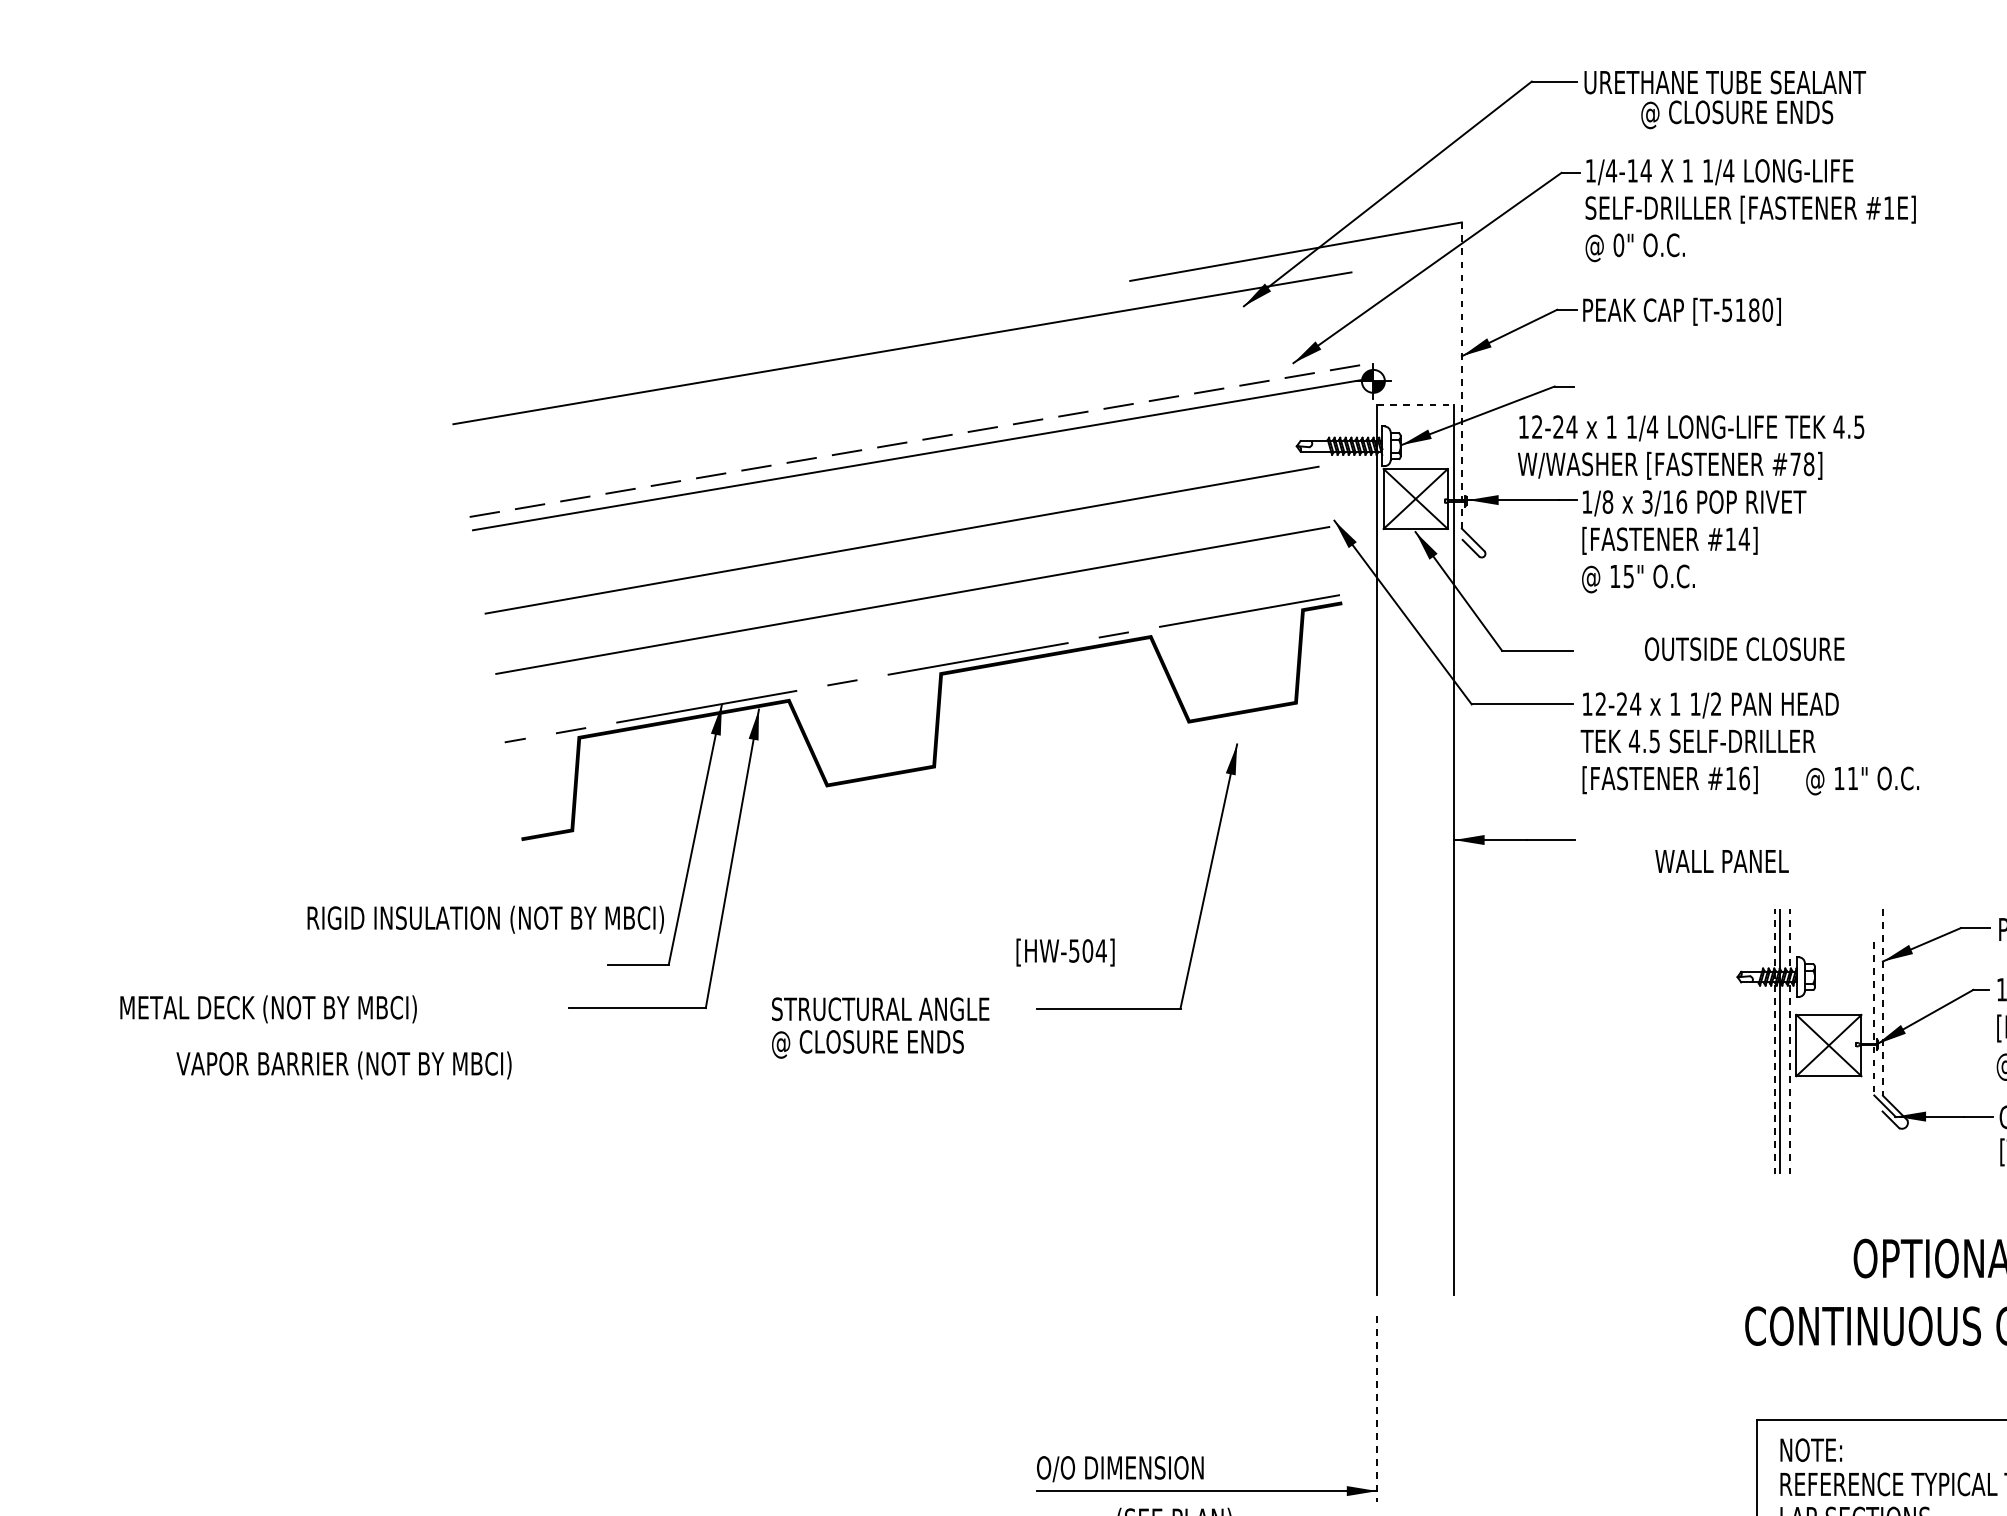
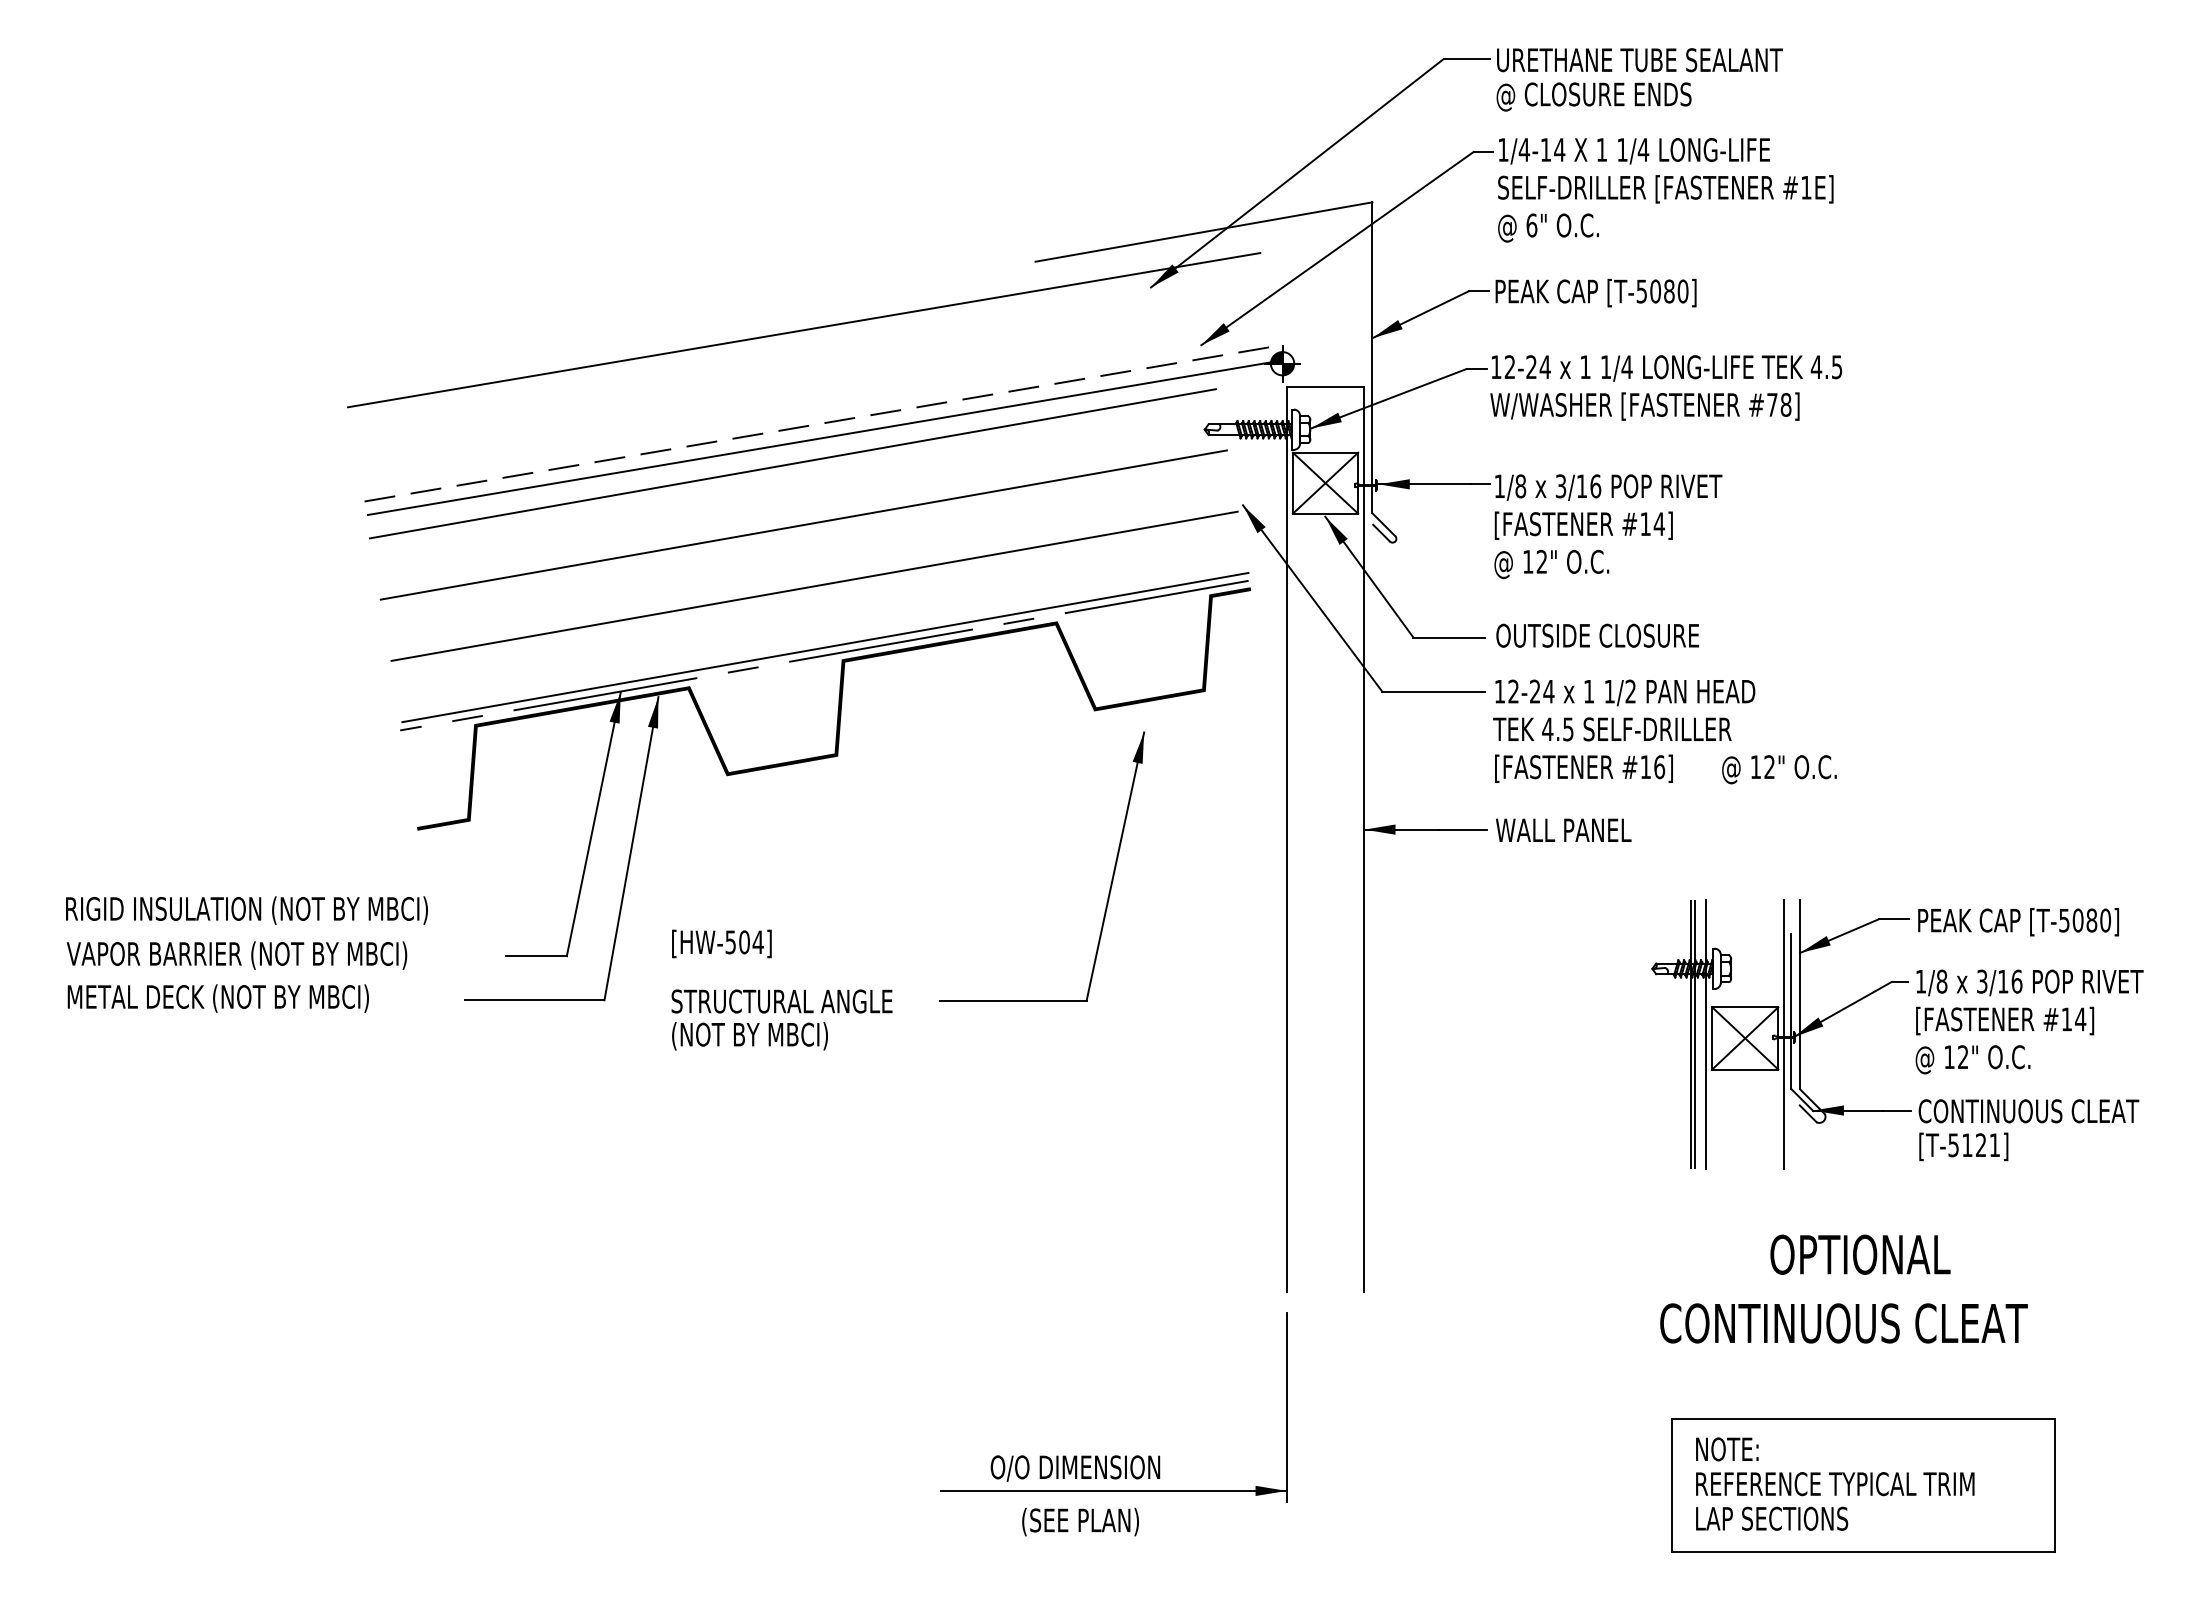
text: (1736, 114) -> (1593, 96), moved
text: (1618, 245) -> (1531, 225), 0" -> 6"
text: (1740, 310) -> (1655, 291), [T-5180] -> [T-5080]
line: (1461, 375) -> (1372, 357), dashed -> solid
line: (1415, 404) -> (1325, 387), dashed -> solid
text: (1691, 447) -> (1666, 387), moved
line: (890, 479) -> (792, 463), added
text: (1628, 576) -> (1541, 561), 15" -> 12"
text: (1744, 648) -> (1597, 635), moved
line: (923, 660) -> (825, 647), added
text: (1852, 777) -> (1769, 766), 11" -> 12"
text: (1721, 860) -> (1563, 829), moved
text: (485, 919) -> (246, 910), moved
text: (1065, 952) -> (721, 943), moved
line: (1883, 1002) -> (1800, 994), dashed -> solid
text: (267, 1009) -> (217, 998), moved
line: (1874, 1019) -> (1791, 1011), dashed -> solid
line: (1775, 1041) -> (1690, 1034), dashed -> solid
line: (1789, 1041) -> (1705, 1034), dashed -> solid
line: (1866, 1041) -> (1783, 1034), added
text: (867, 1043) -> (768, 1036), @ CLOSURE ENDS -> (NOT BY MBCI)
text: (343, 1065) -> (236, 955), moved
line: (1377, 1408) -> (1286, 1407), dashed -> solid
text: (1120, 1469) -> (1075, 1468), moved

